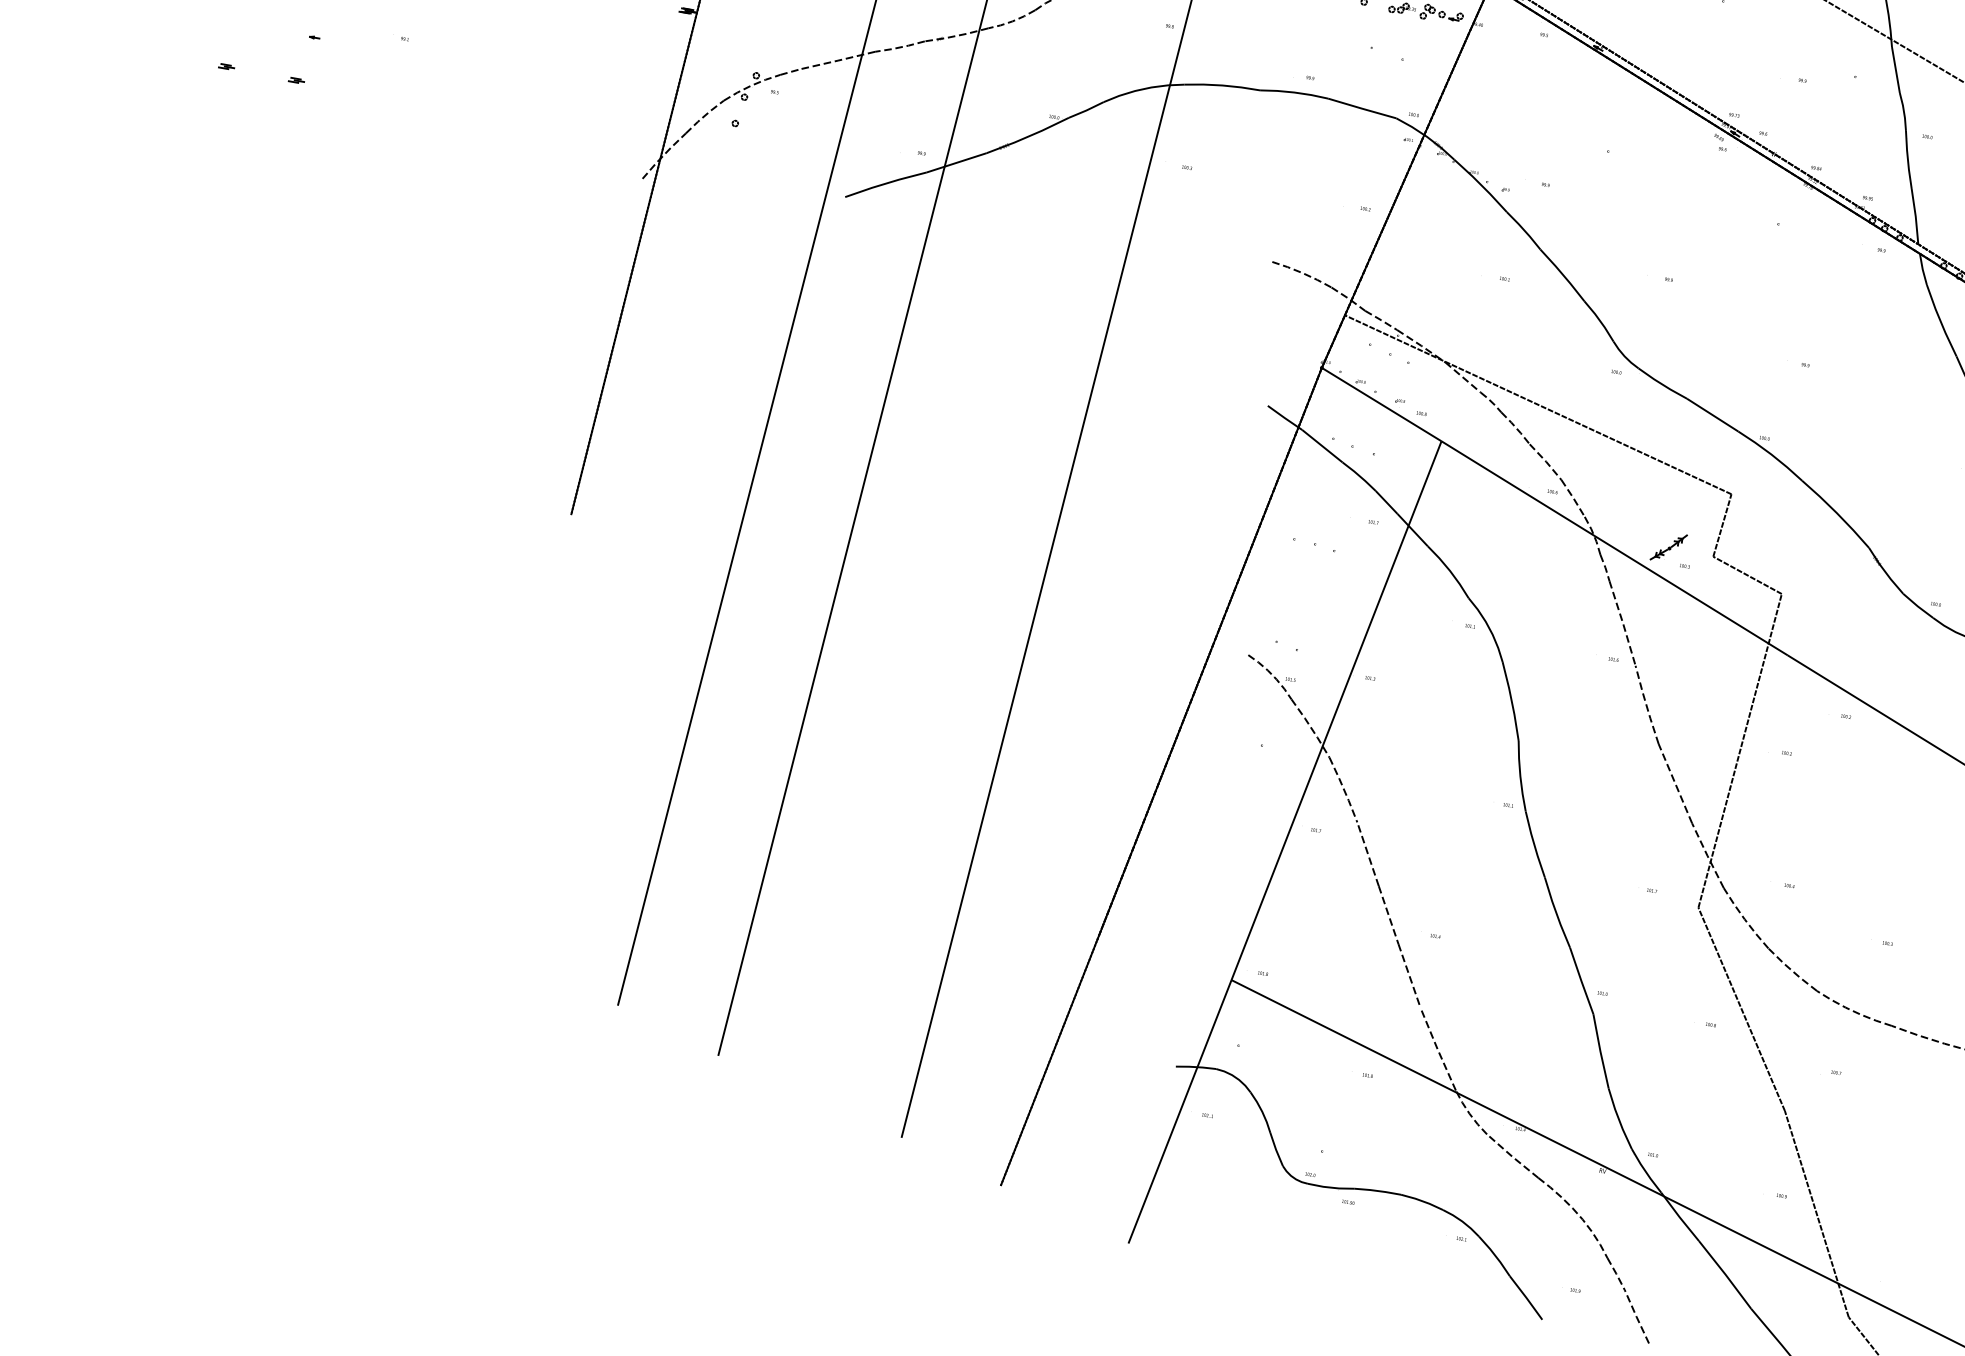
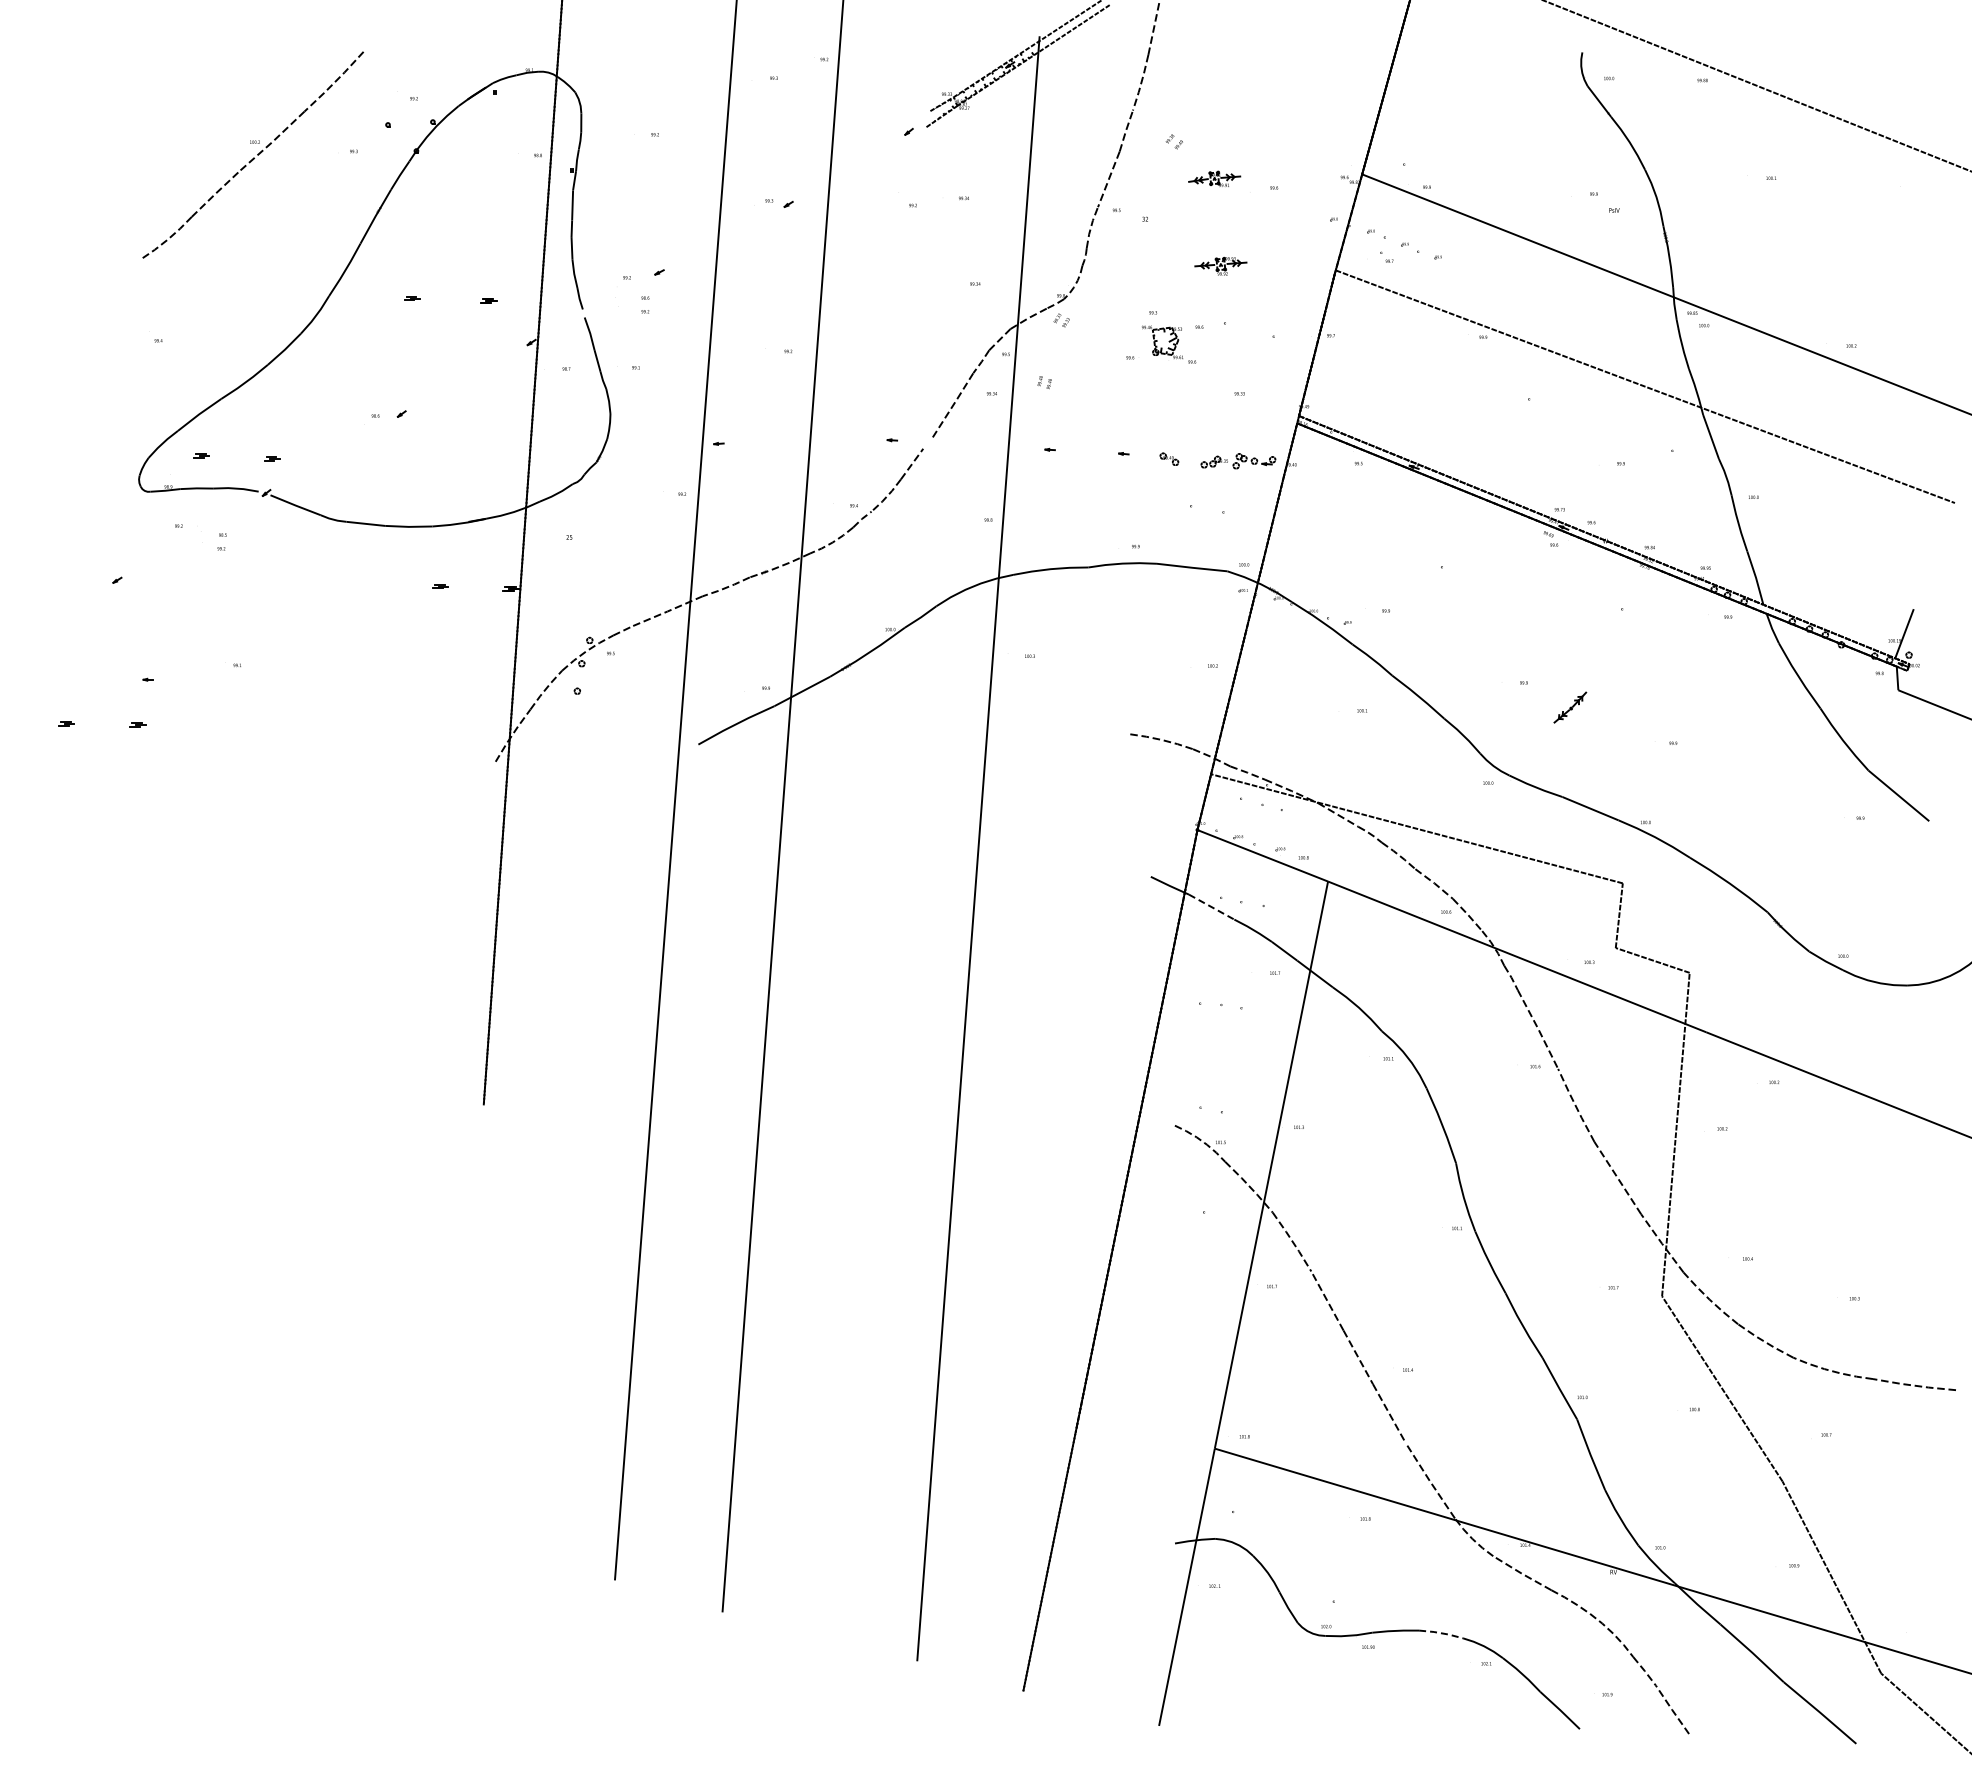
line: (1322, 446) -> (1211, 907), solid -> dashed
part: (1669, 547) -> (1570, 707), moved
line: (1422, 1201) -> (1441, 1633), solid -> dashed

